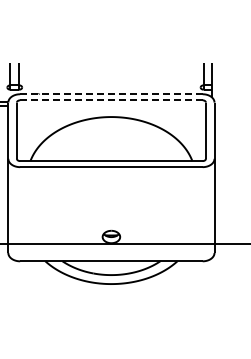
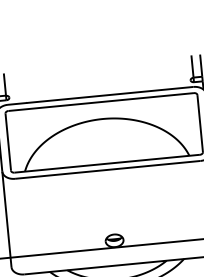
line: (111, 94) -> (100, 96), dashed -> solid
line: (111, 100) -> (101, 102), dashed -> solid

